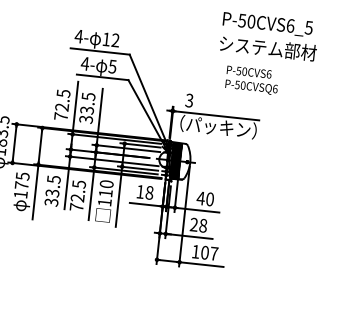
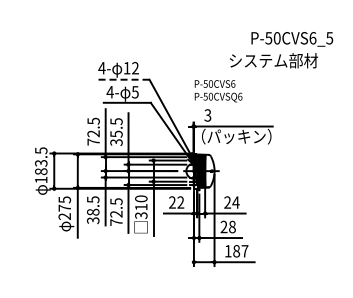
text: (268, 24) -> (292, 39), moved
line: (100, 51) -> (122, 79), solid -> dashed
text: (252, 80) -> (218, 91), moved
text: (87, 109) -> (116, 133), 33.5 -> 35.5
text: (52, 192) -> (93, 211), 33.5 -> 38.5
text: (144, 192) -> (176, 202), 18 -> 22
text: (20, 194) -> (64, 216), 175 -> 275
text: (205, 198) -> (231, 202), 40 -> 24
text: (105, 202) -> (141, 215), 110 -> 310
text: (204, 253) -> (236, 251), 107 -> 187

